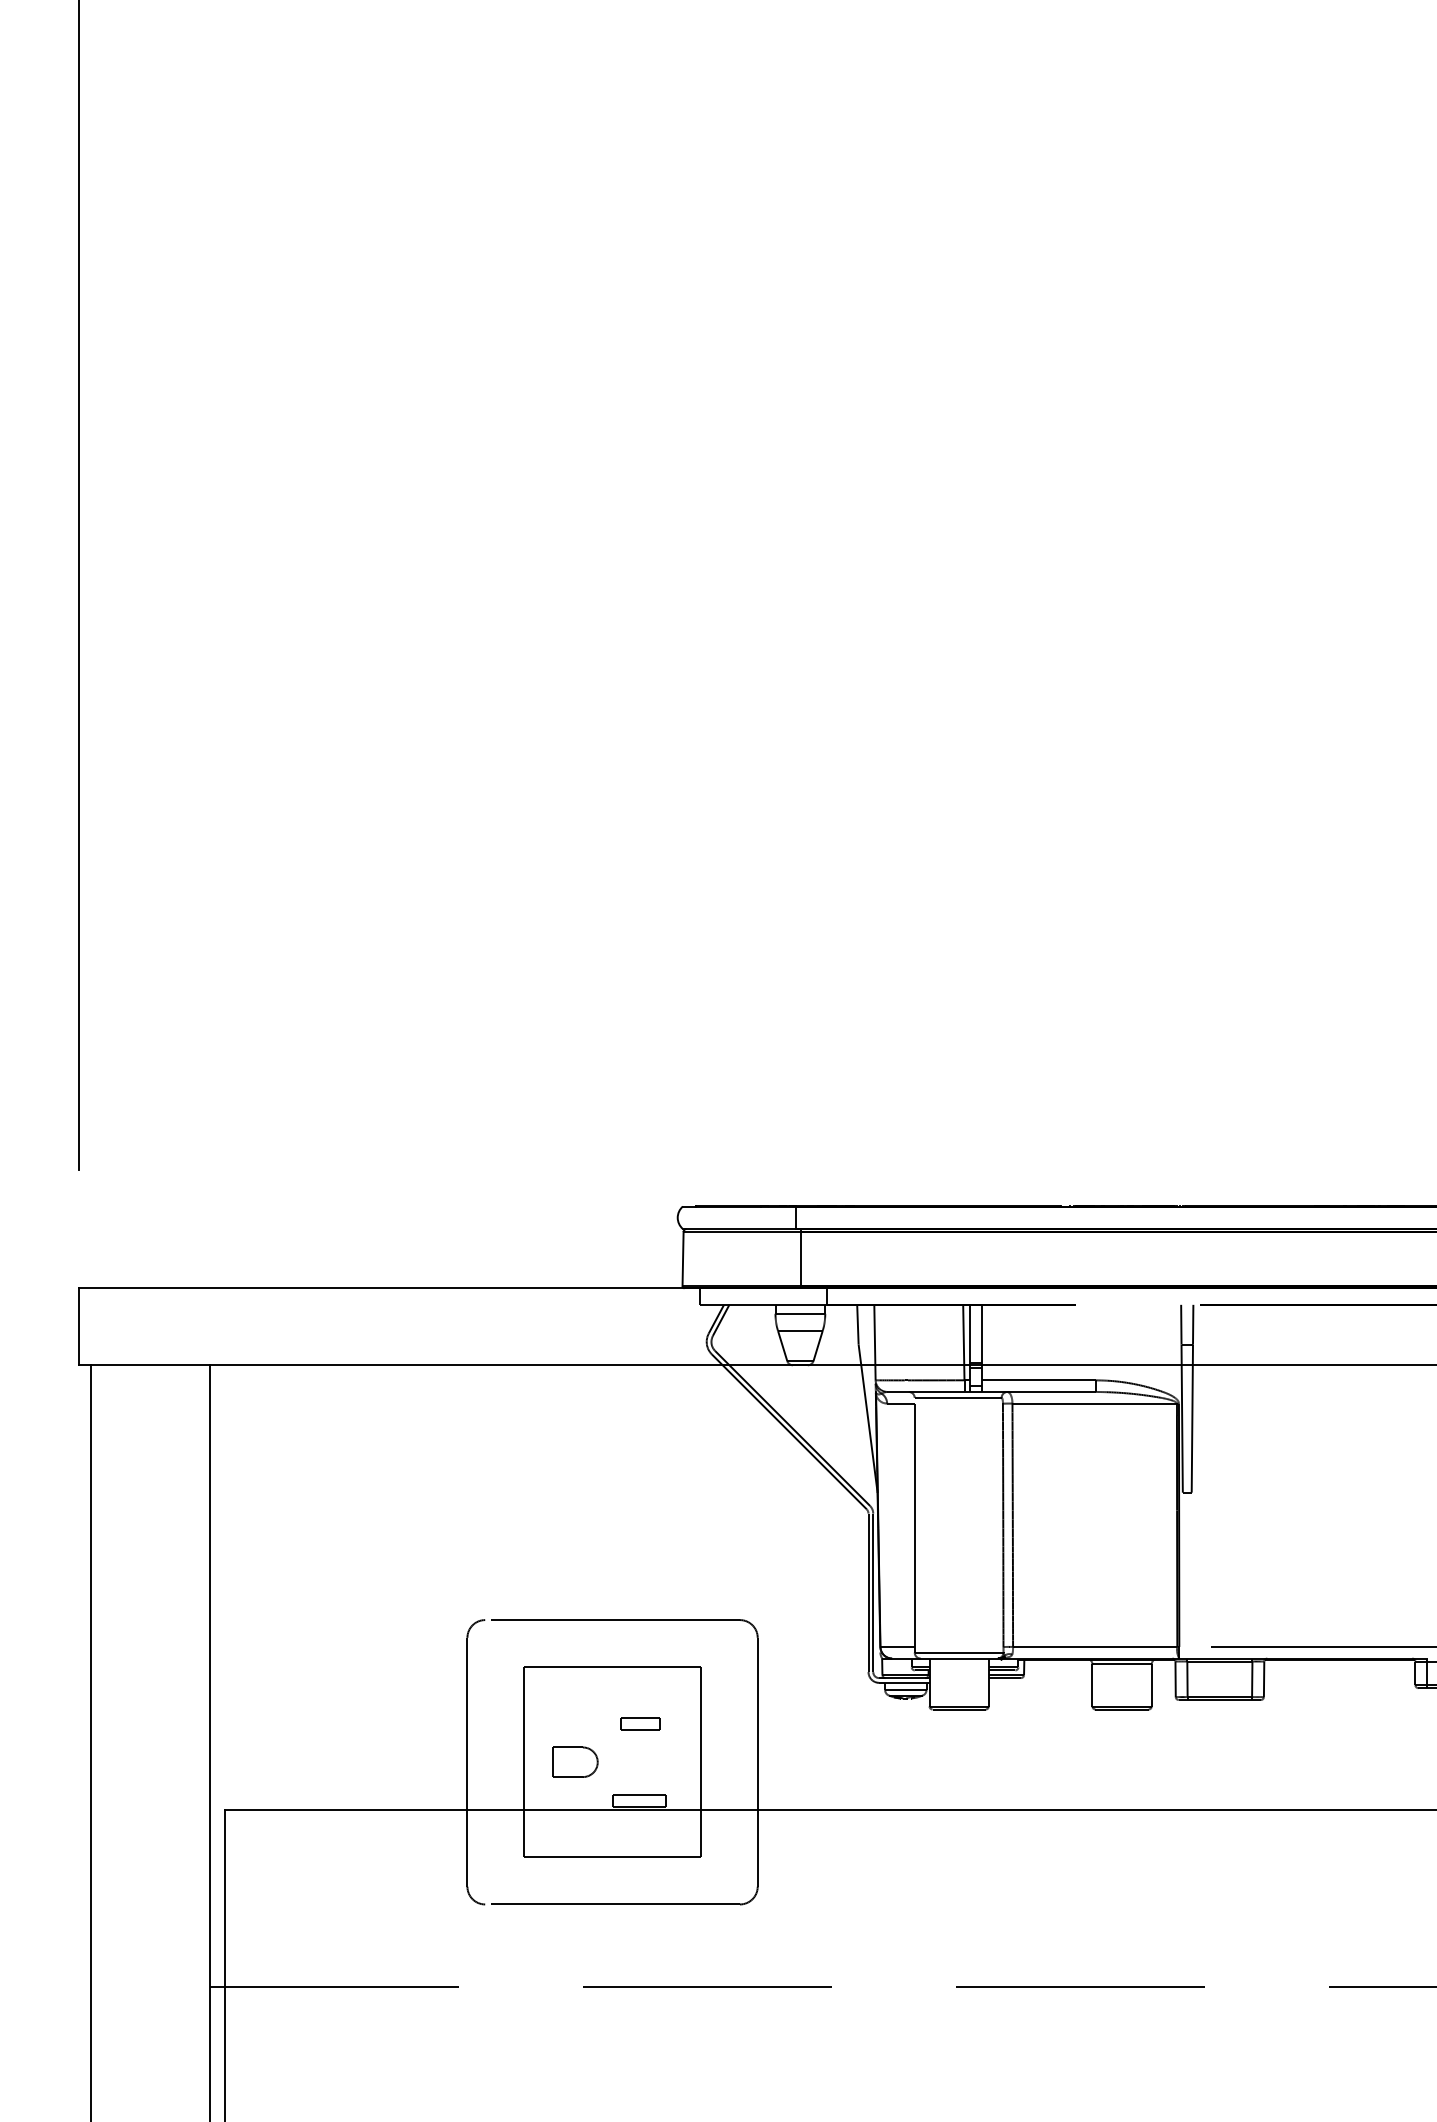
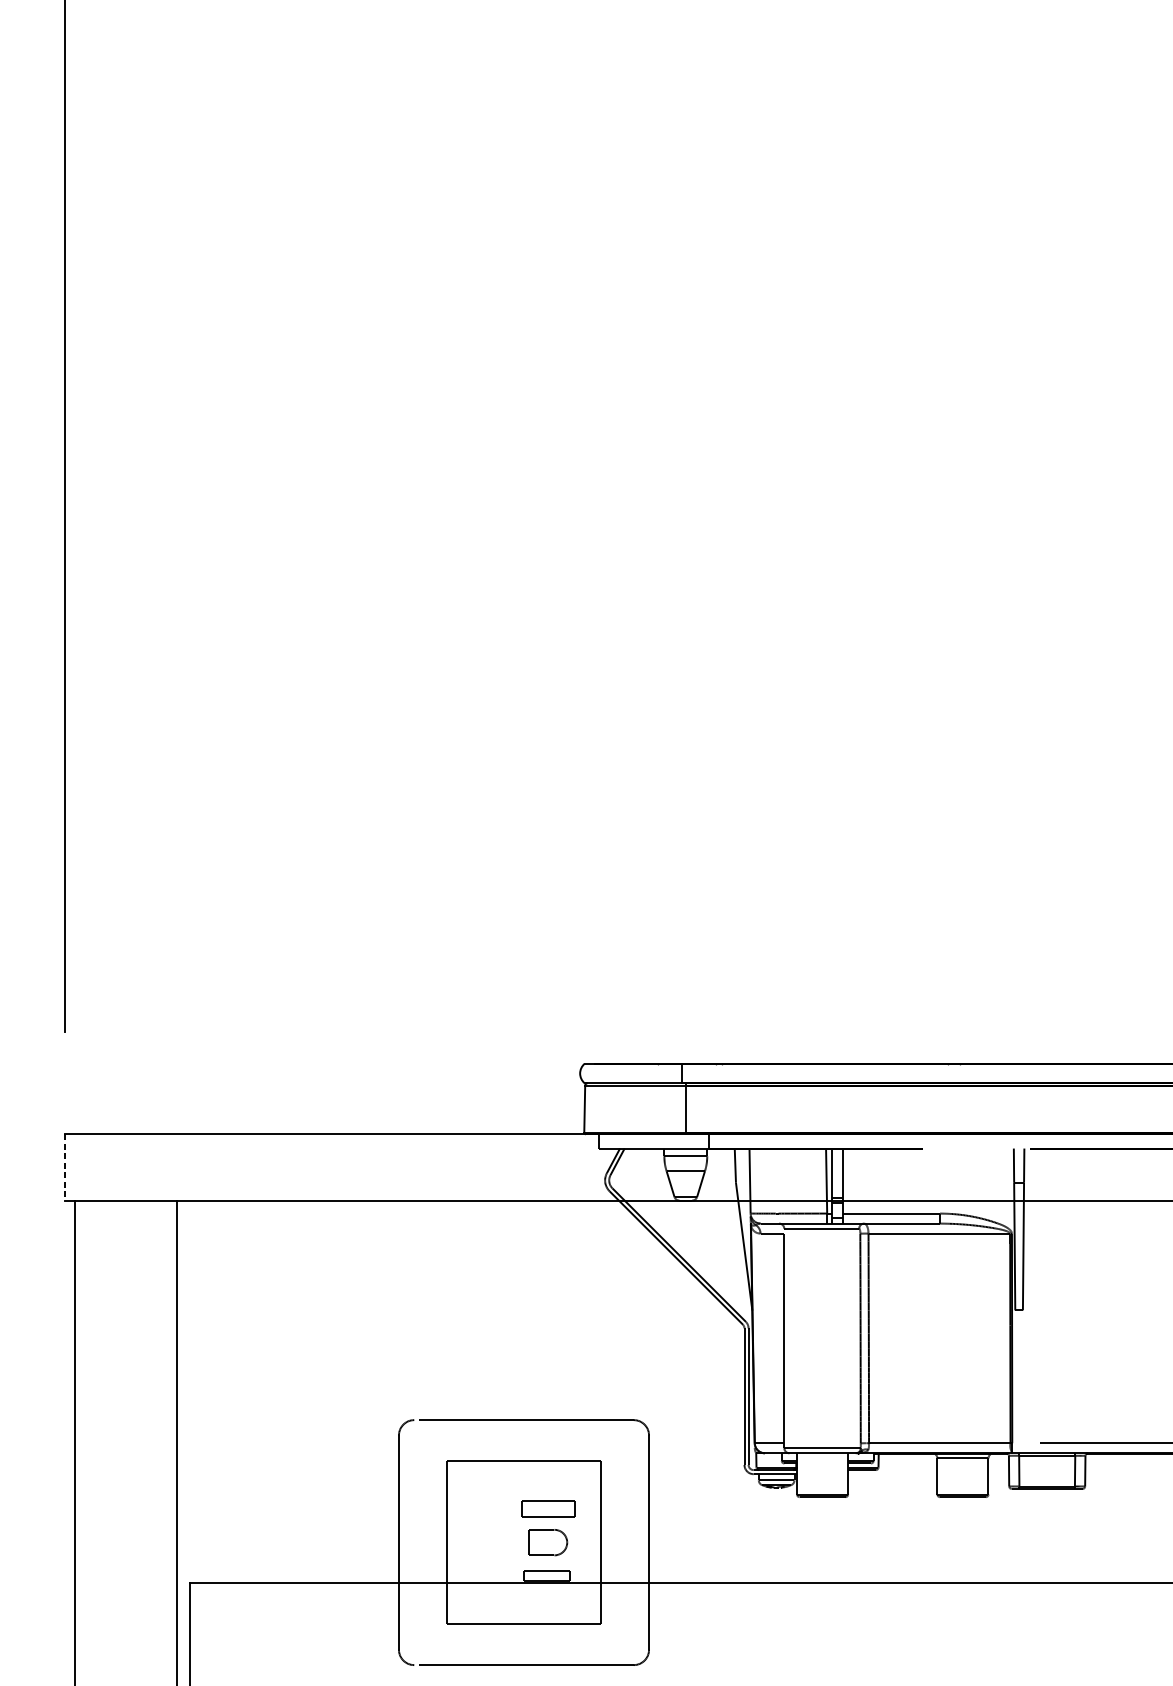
line: (79, 1326) -> (64, 1167), solid -> dashed
part: (640, 1723) -> (548, 1509), size x1.6
part: (575, 1761) -> (548, 1541), moved

